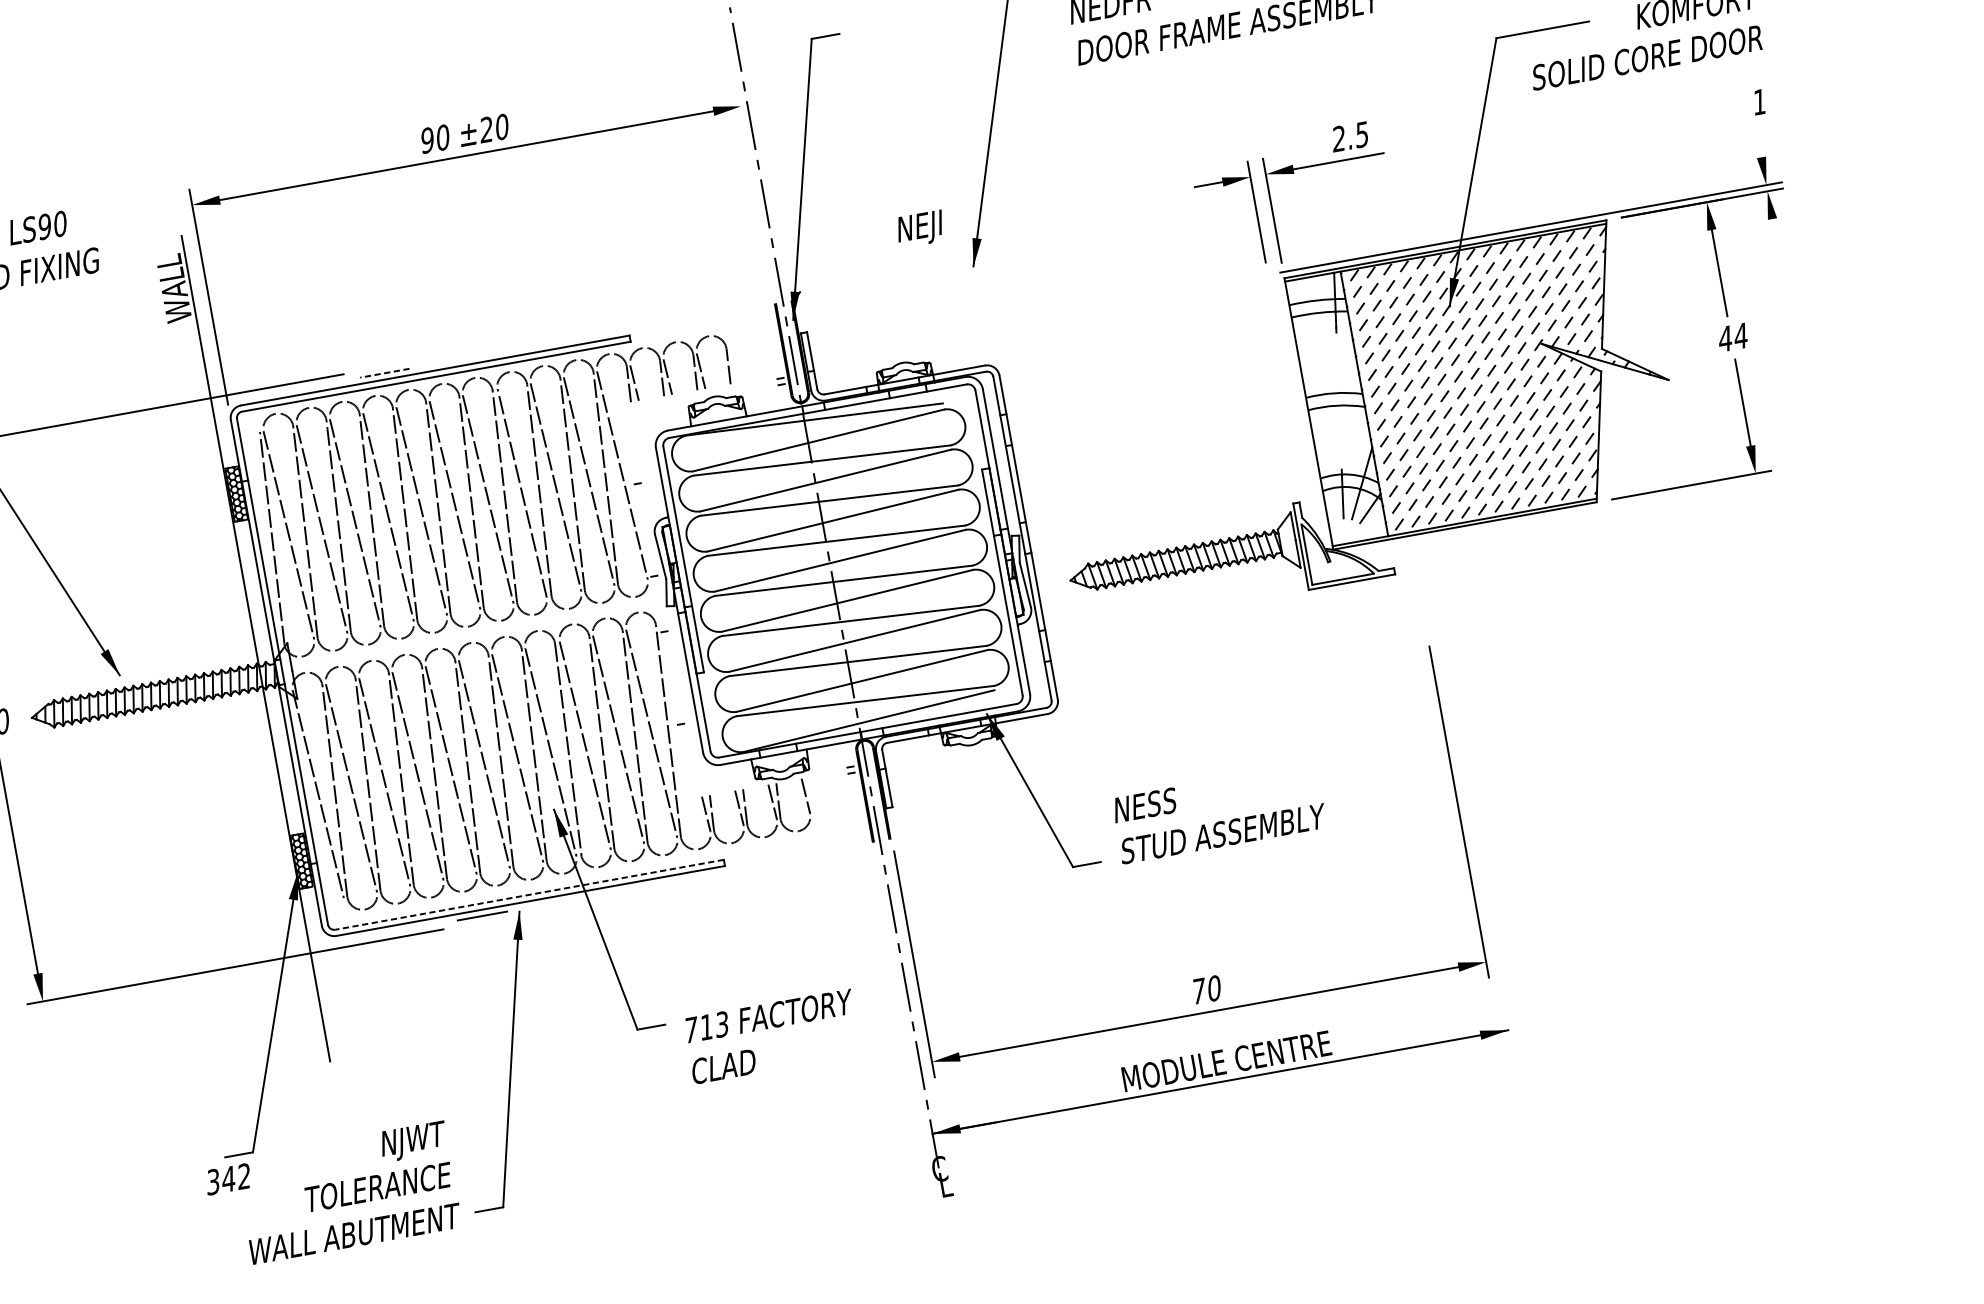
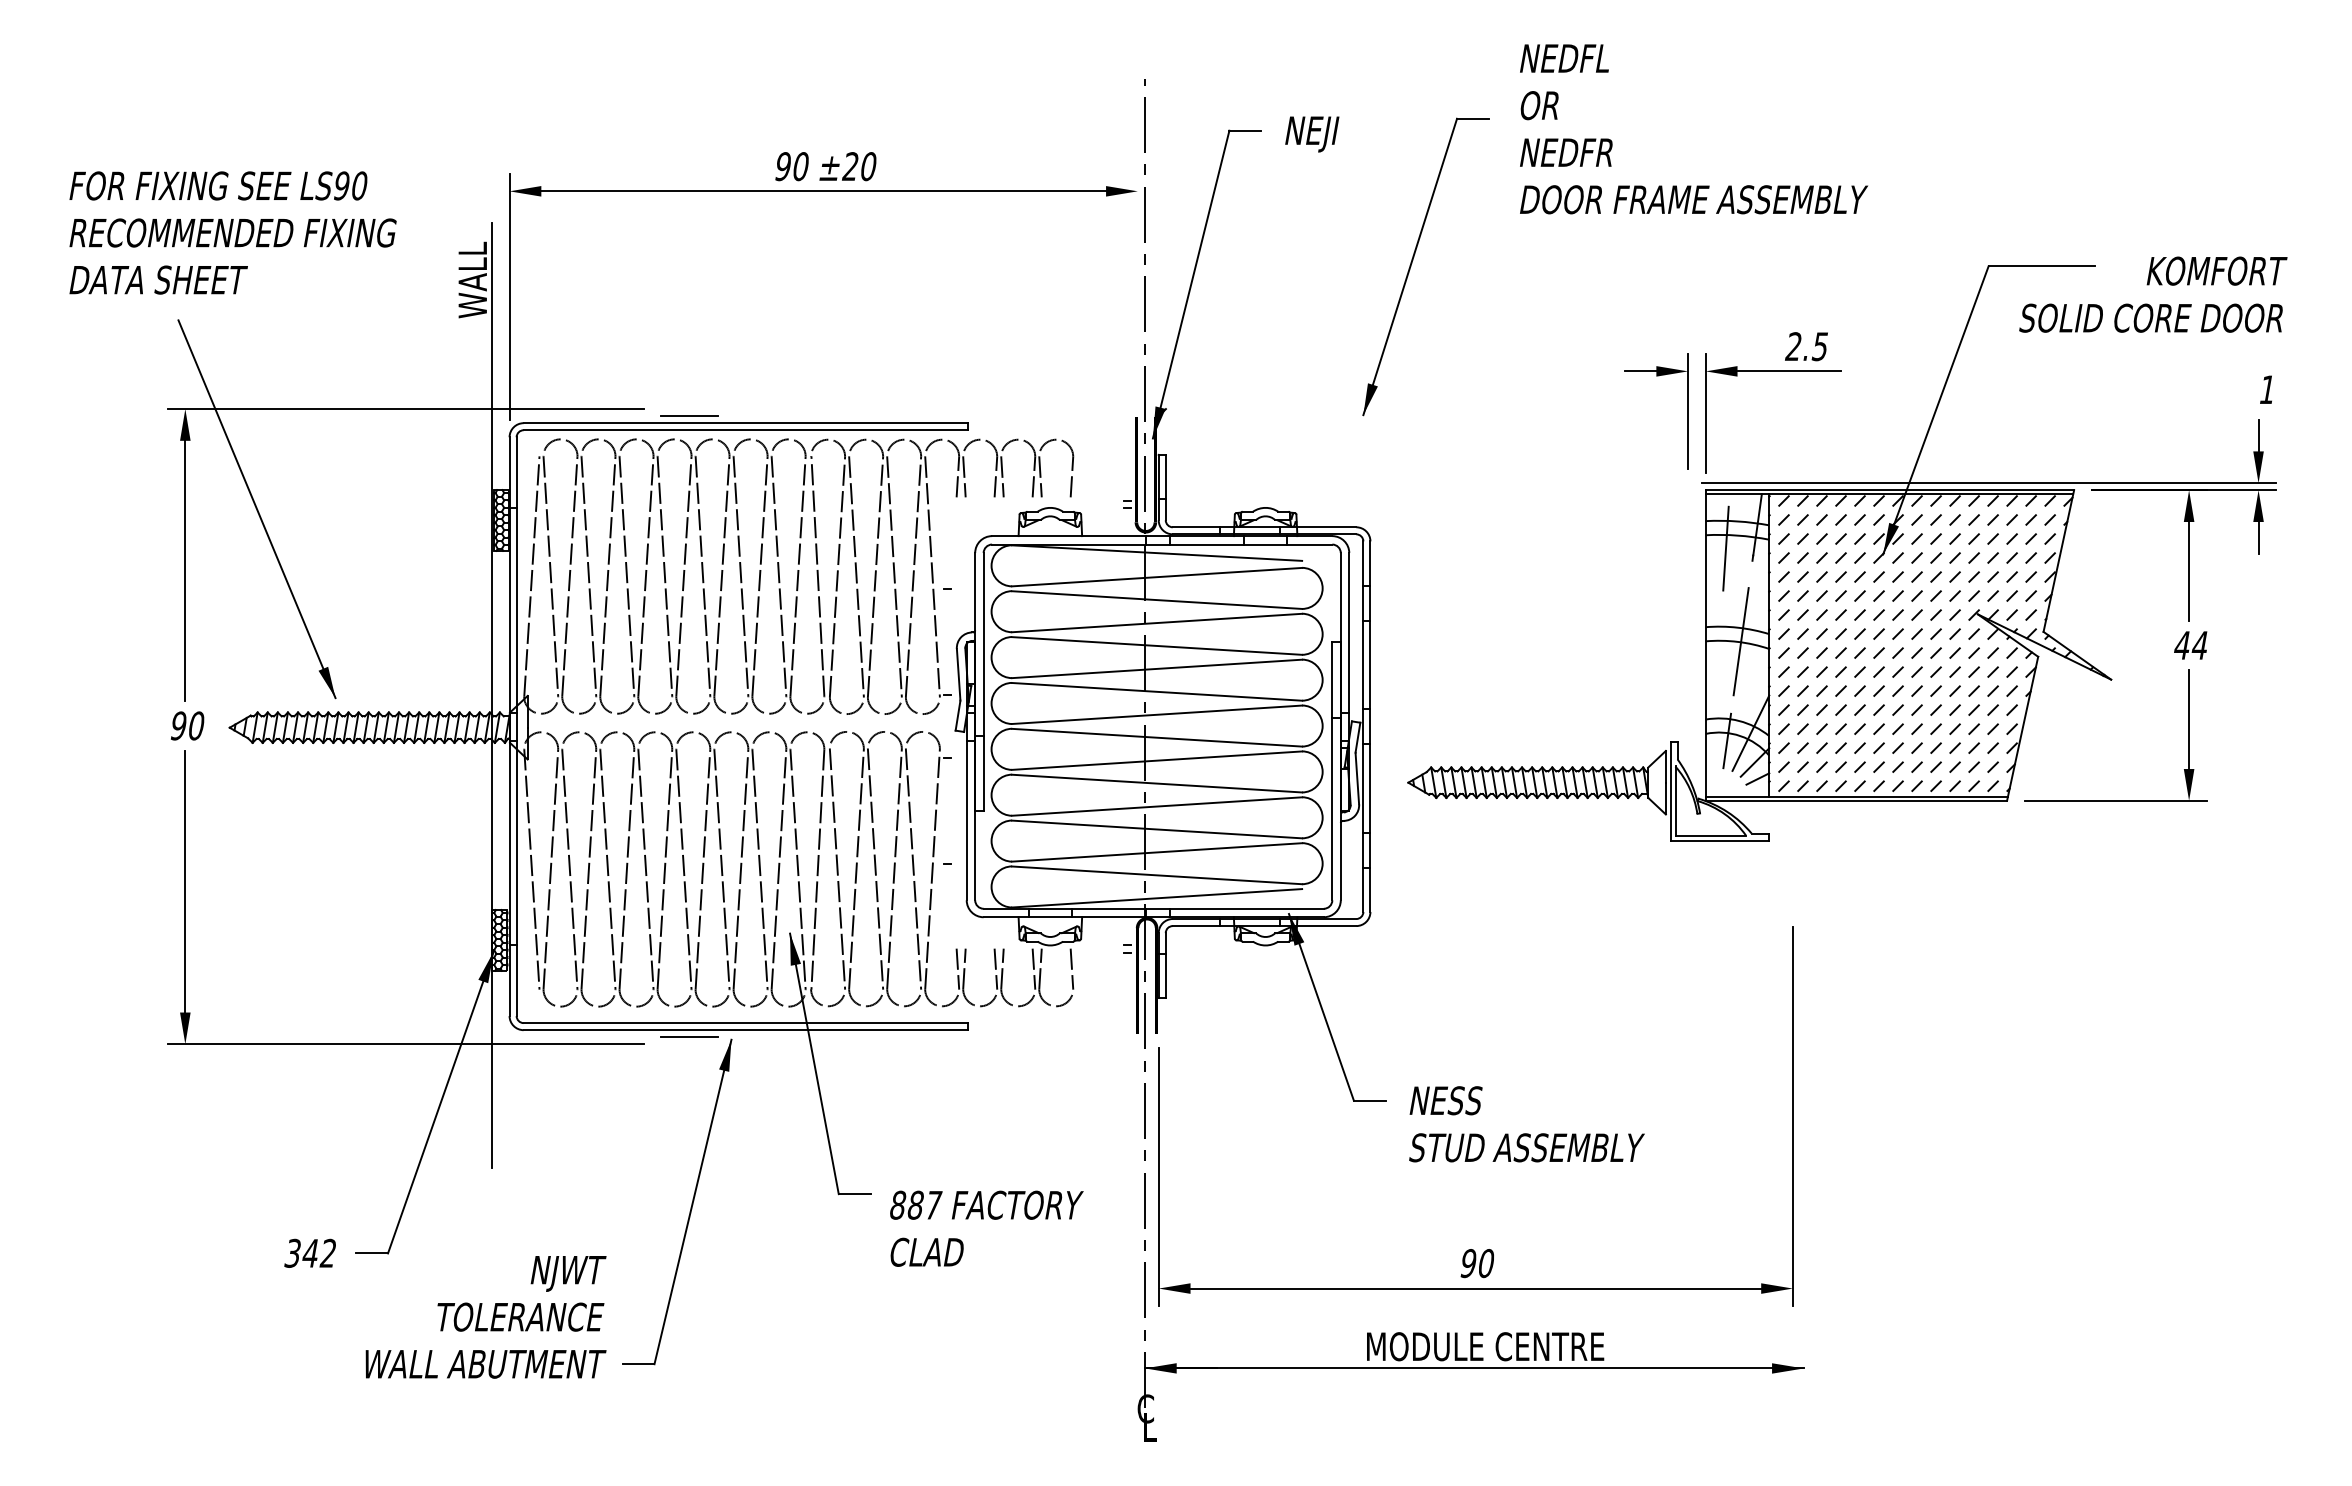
line: (1758, 143) -> (2258, 435), added
text: (920, 229) -> (1312, 134), moved
line: (1774, 232) -> (2258, 537), added
line: (1310, 326) -> (1725, 548), added
line: (384, 373) -> (689, 416), dashed -> solid
line: (1338, 404) -> (1740, 641), added
line: (1375, 522) -> (1757, 778), added
text: (1219, 813) -> (1526, 1124), moved
line: (529, 895) -> (745, 1023), dashed -> solid
text: (1198, 991) -> (1468, 1263), 70 -> 90
text: (707, 1026) -> (916, 1204), 713 -> 887
text: (227, 1178) -> (309, 1252), moved

